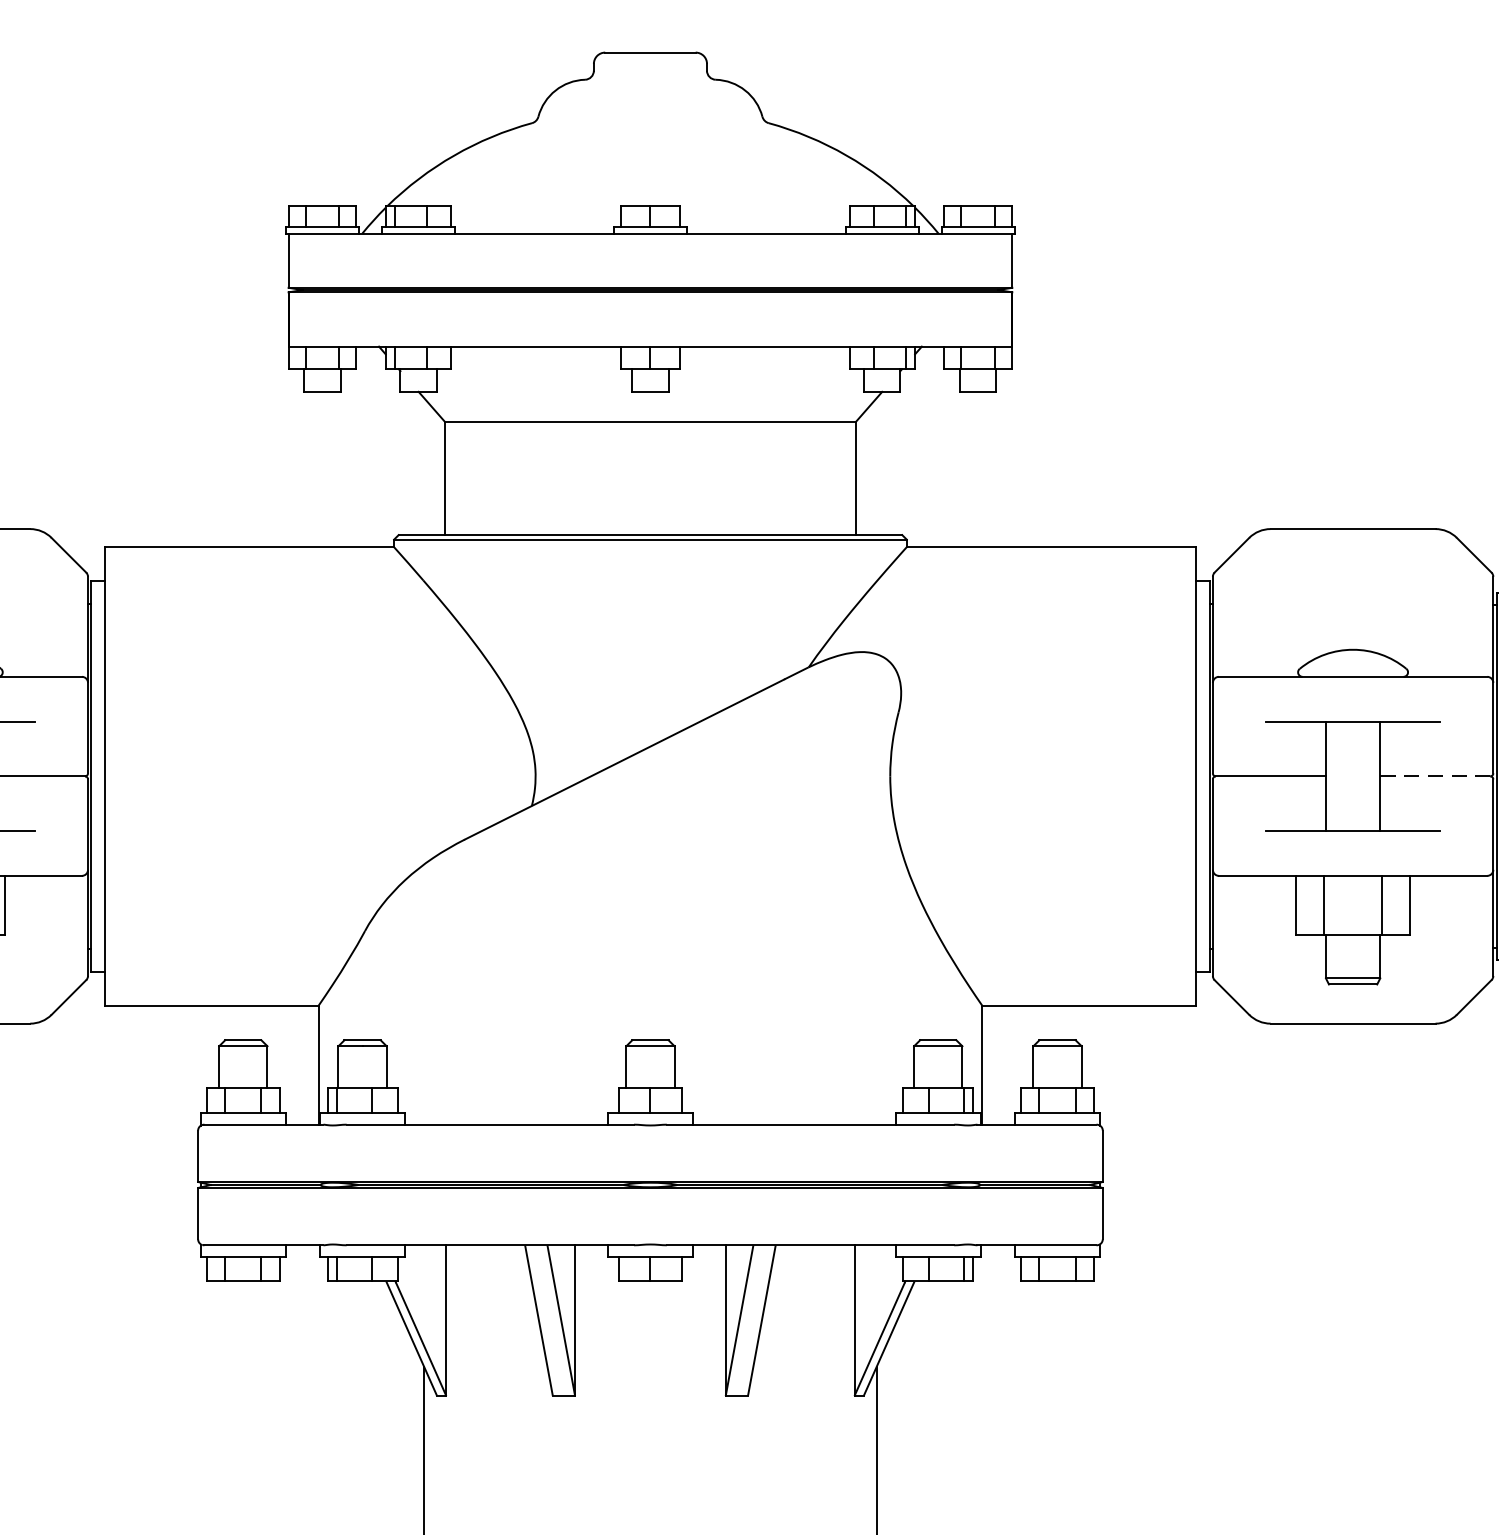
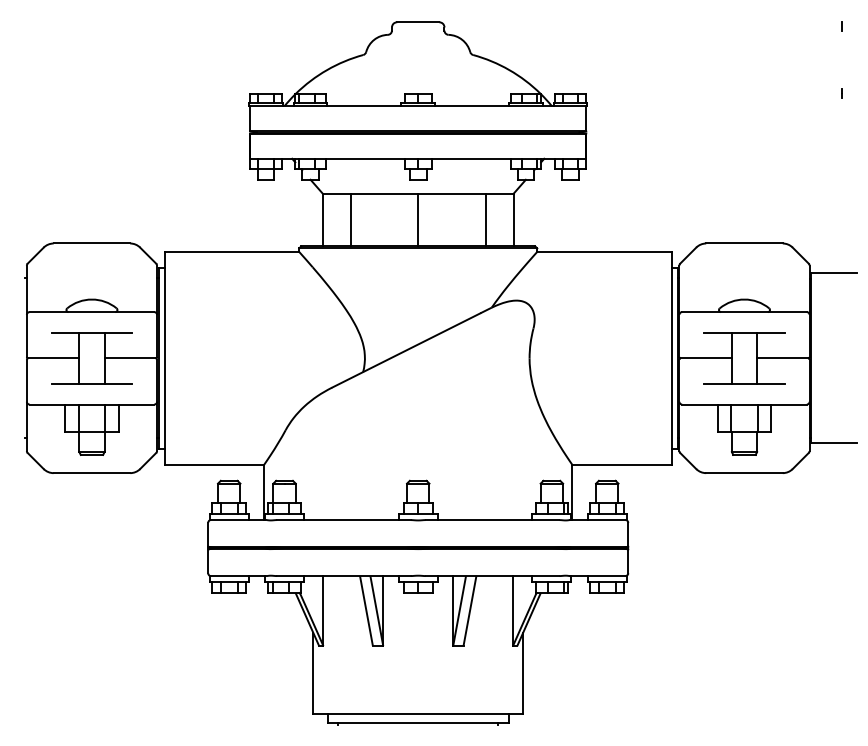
line: (504, 477) -> (350, 219), added
line: (651, 477) -> (418, 219), added
line: (795, 477) -> (485, 219), added
line: (1434, 776) -> (782, 358), dashed -> solid

